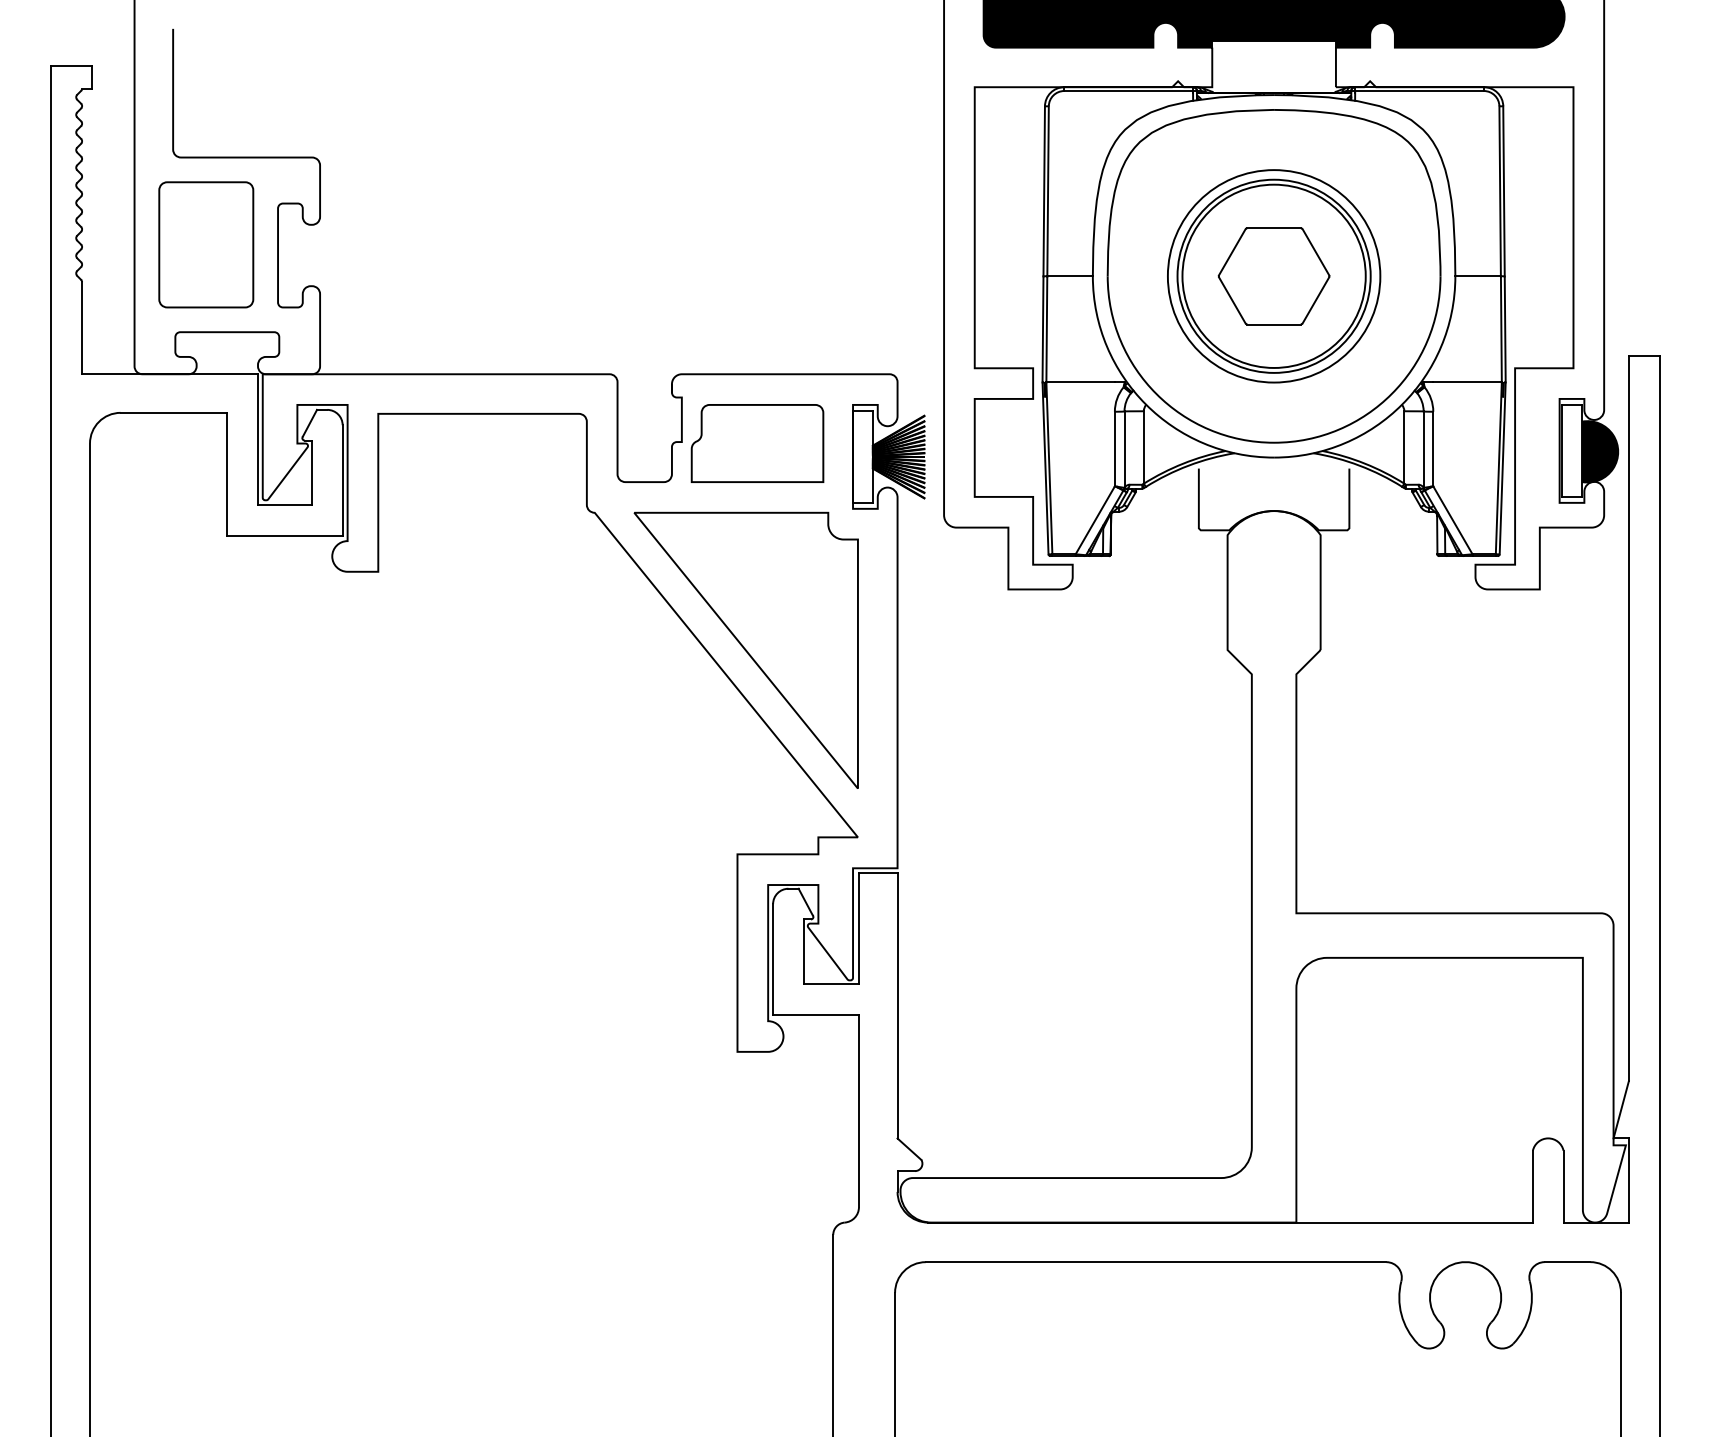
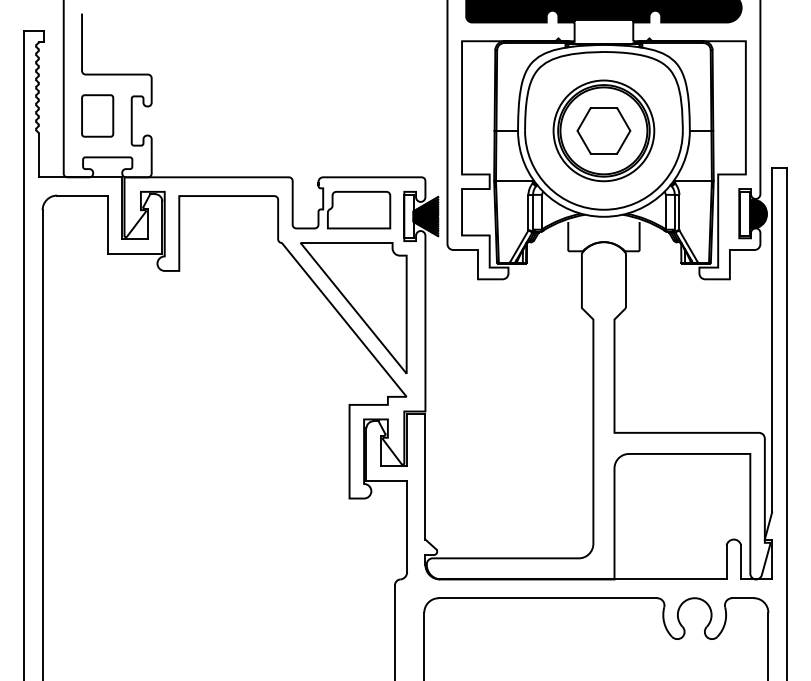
part: (205, 243) -> (97, 115), size x0.7

